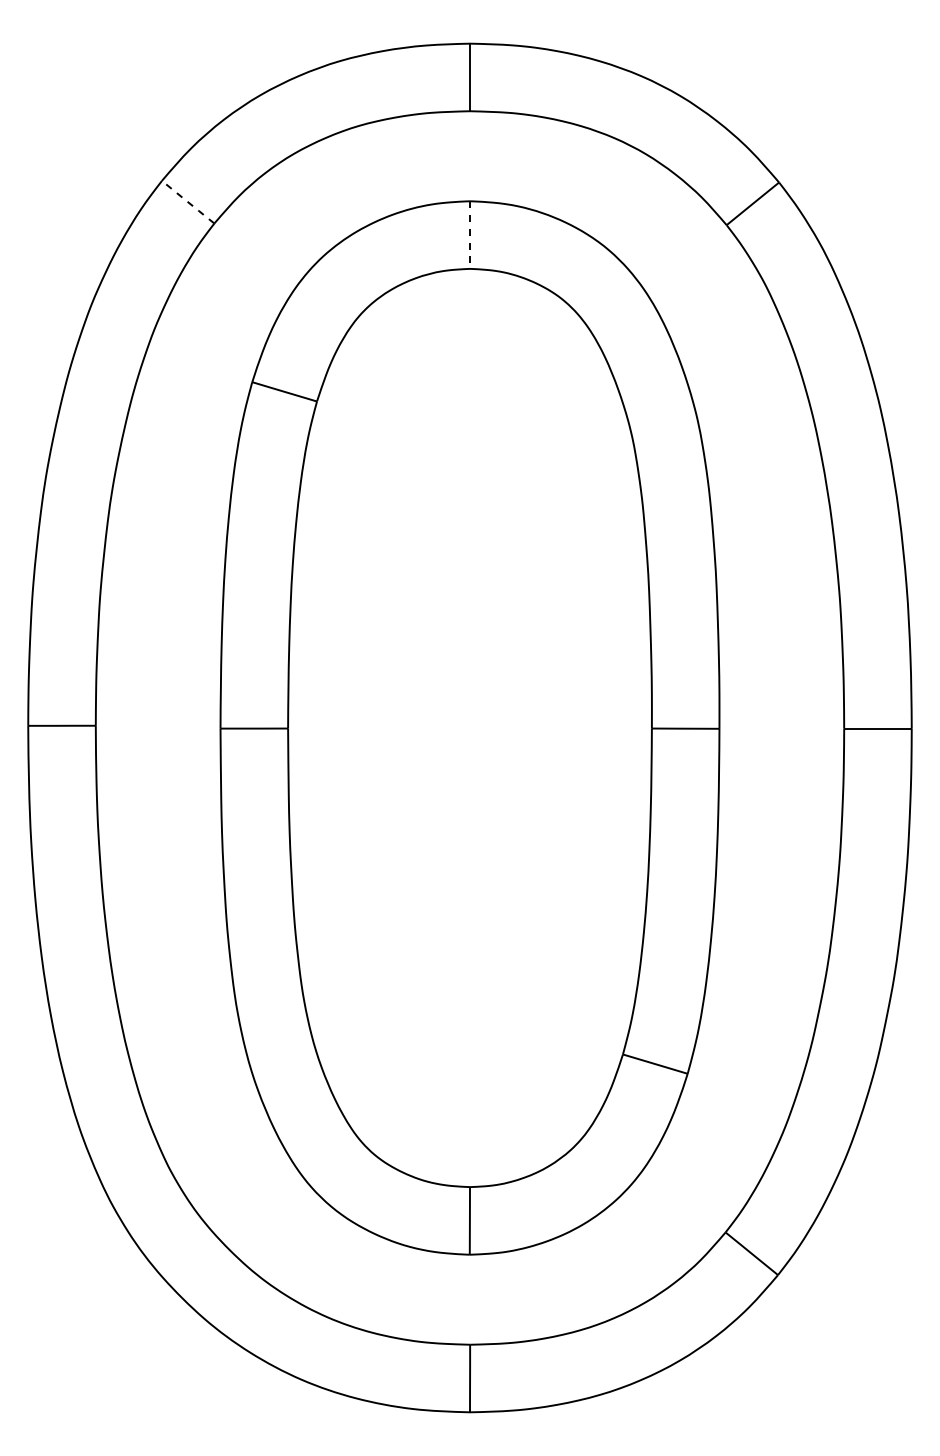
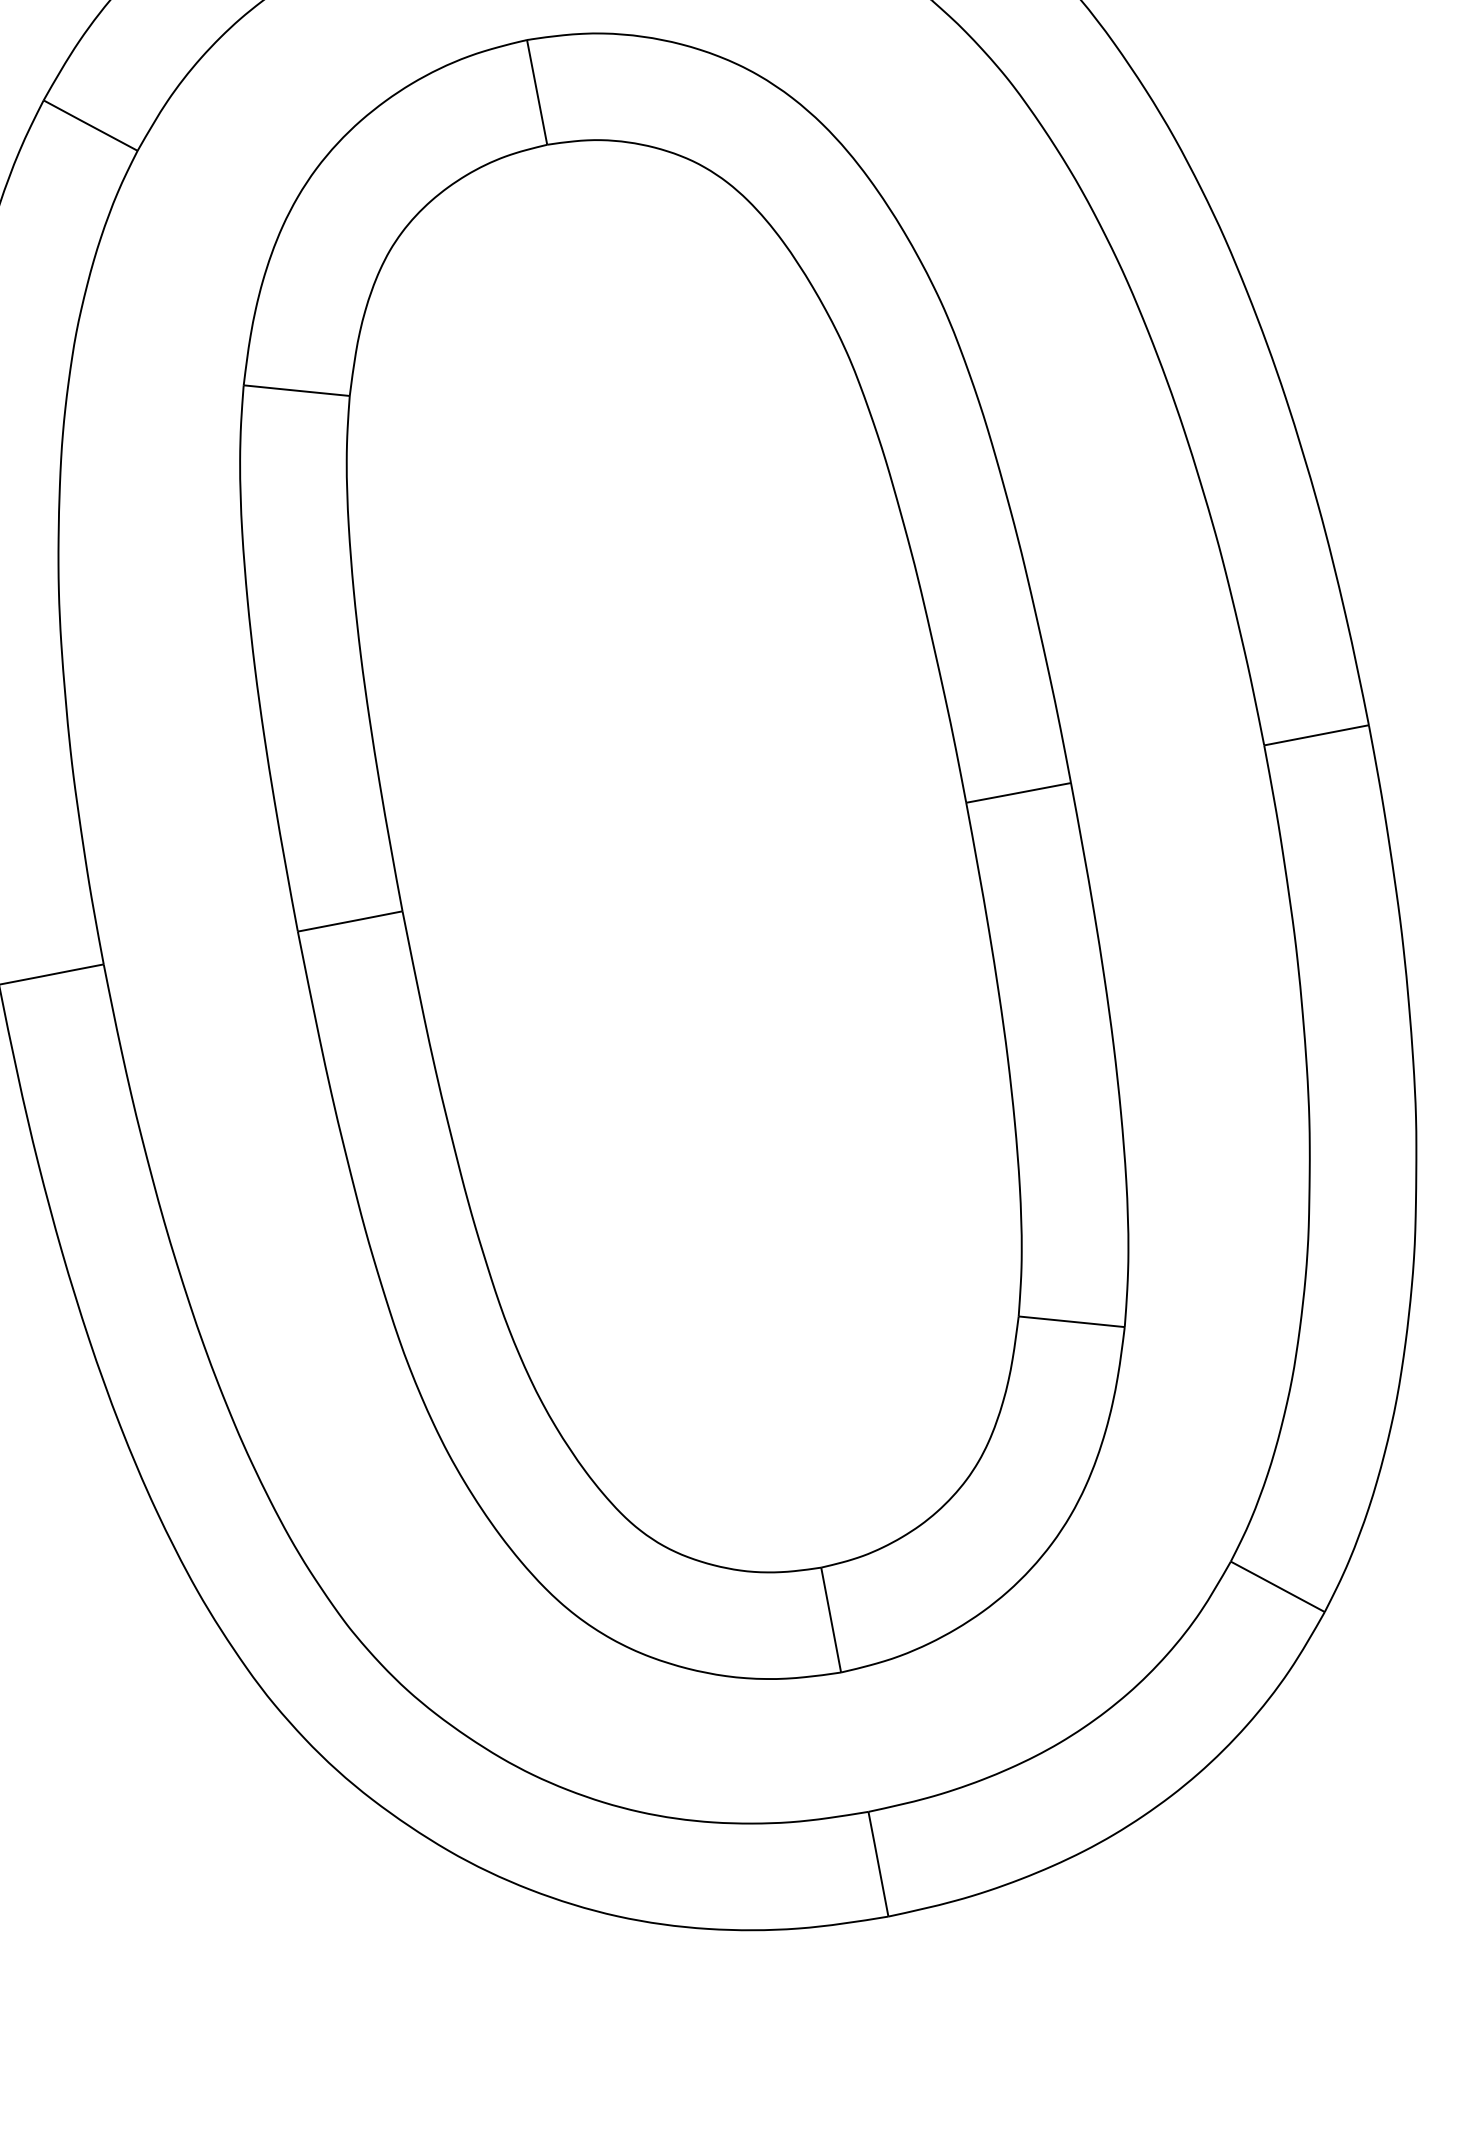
line: (188, 202) -> (91, 125), dashed -> solid
line: (470, 235) -> (538, 92), dashed -> solid

